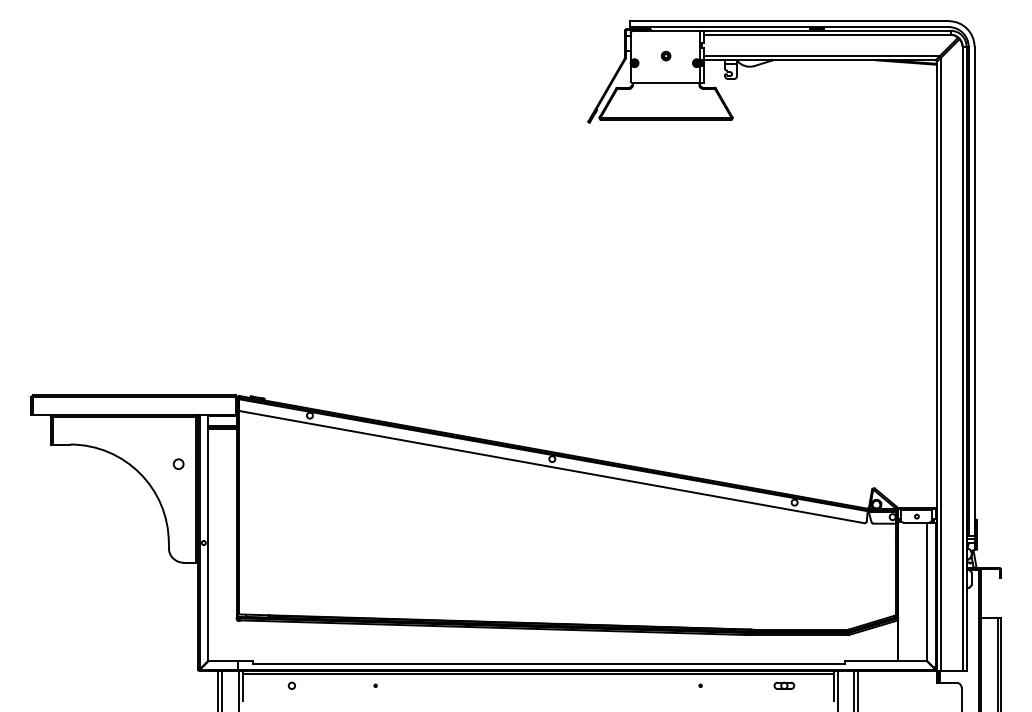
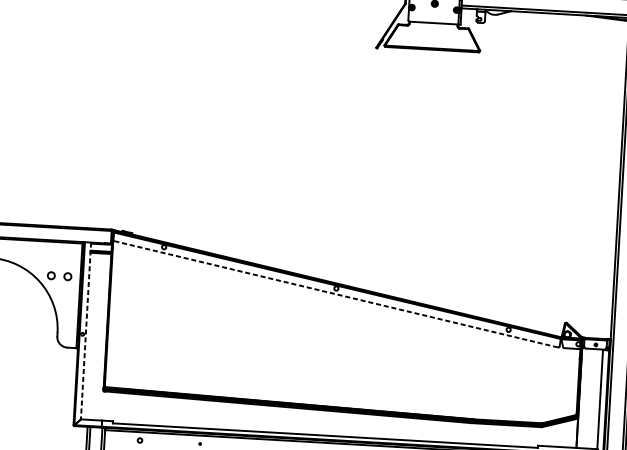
circle: (155, 463) -> (51, 275), added
line: (552, 467) -> (336, 294), solid -> dashed
line: (208, 537) -> (86, 330), solid -> dashed

